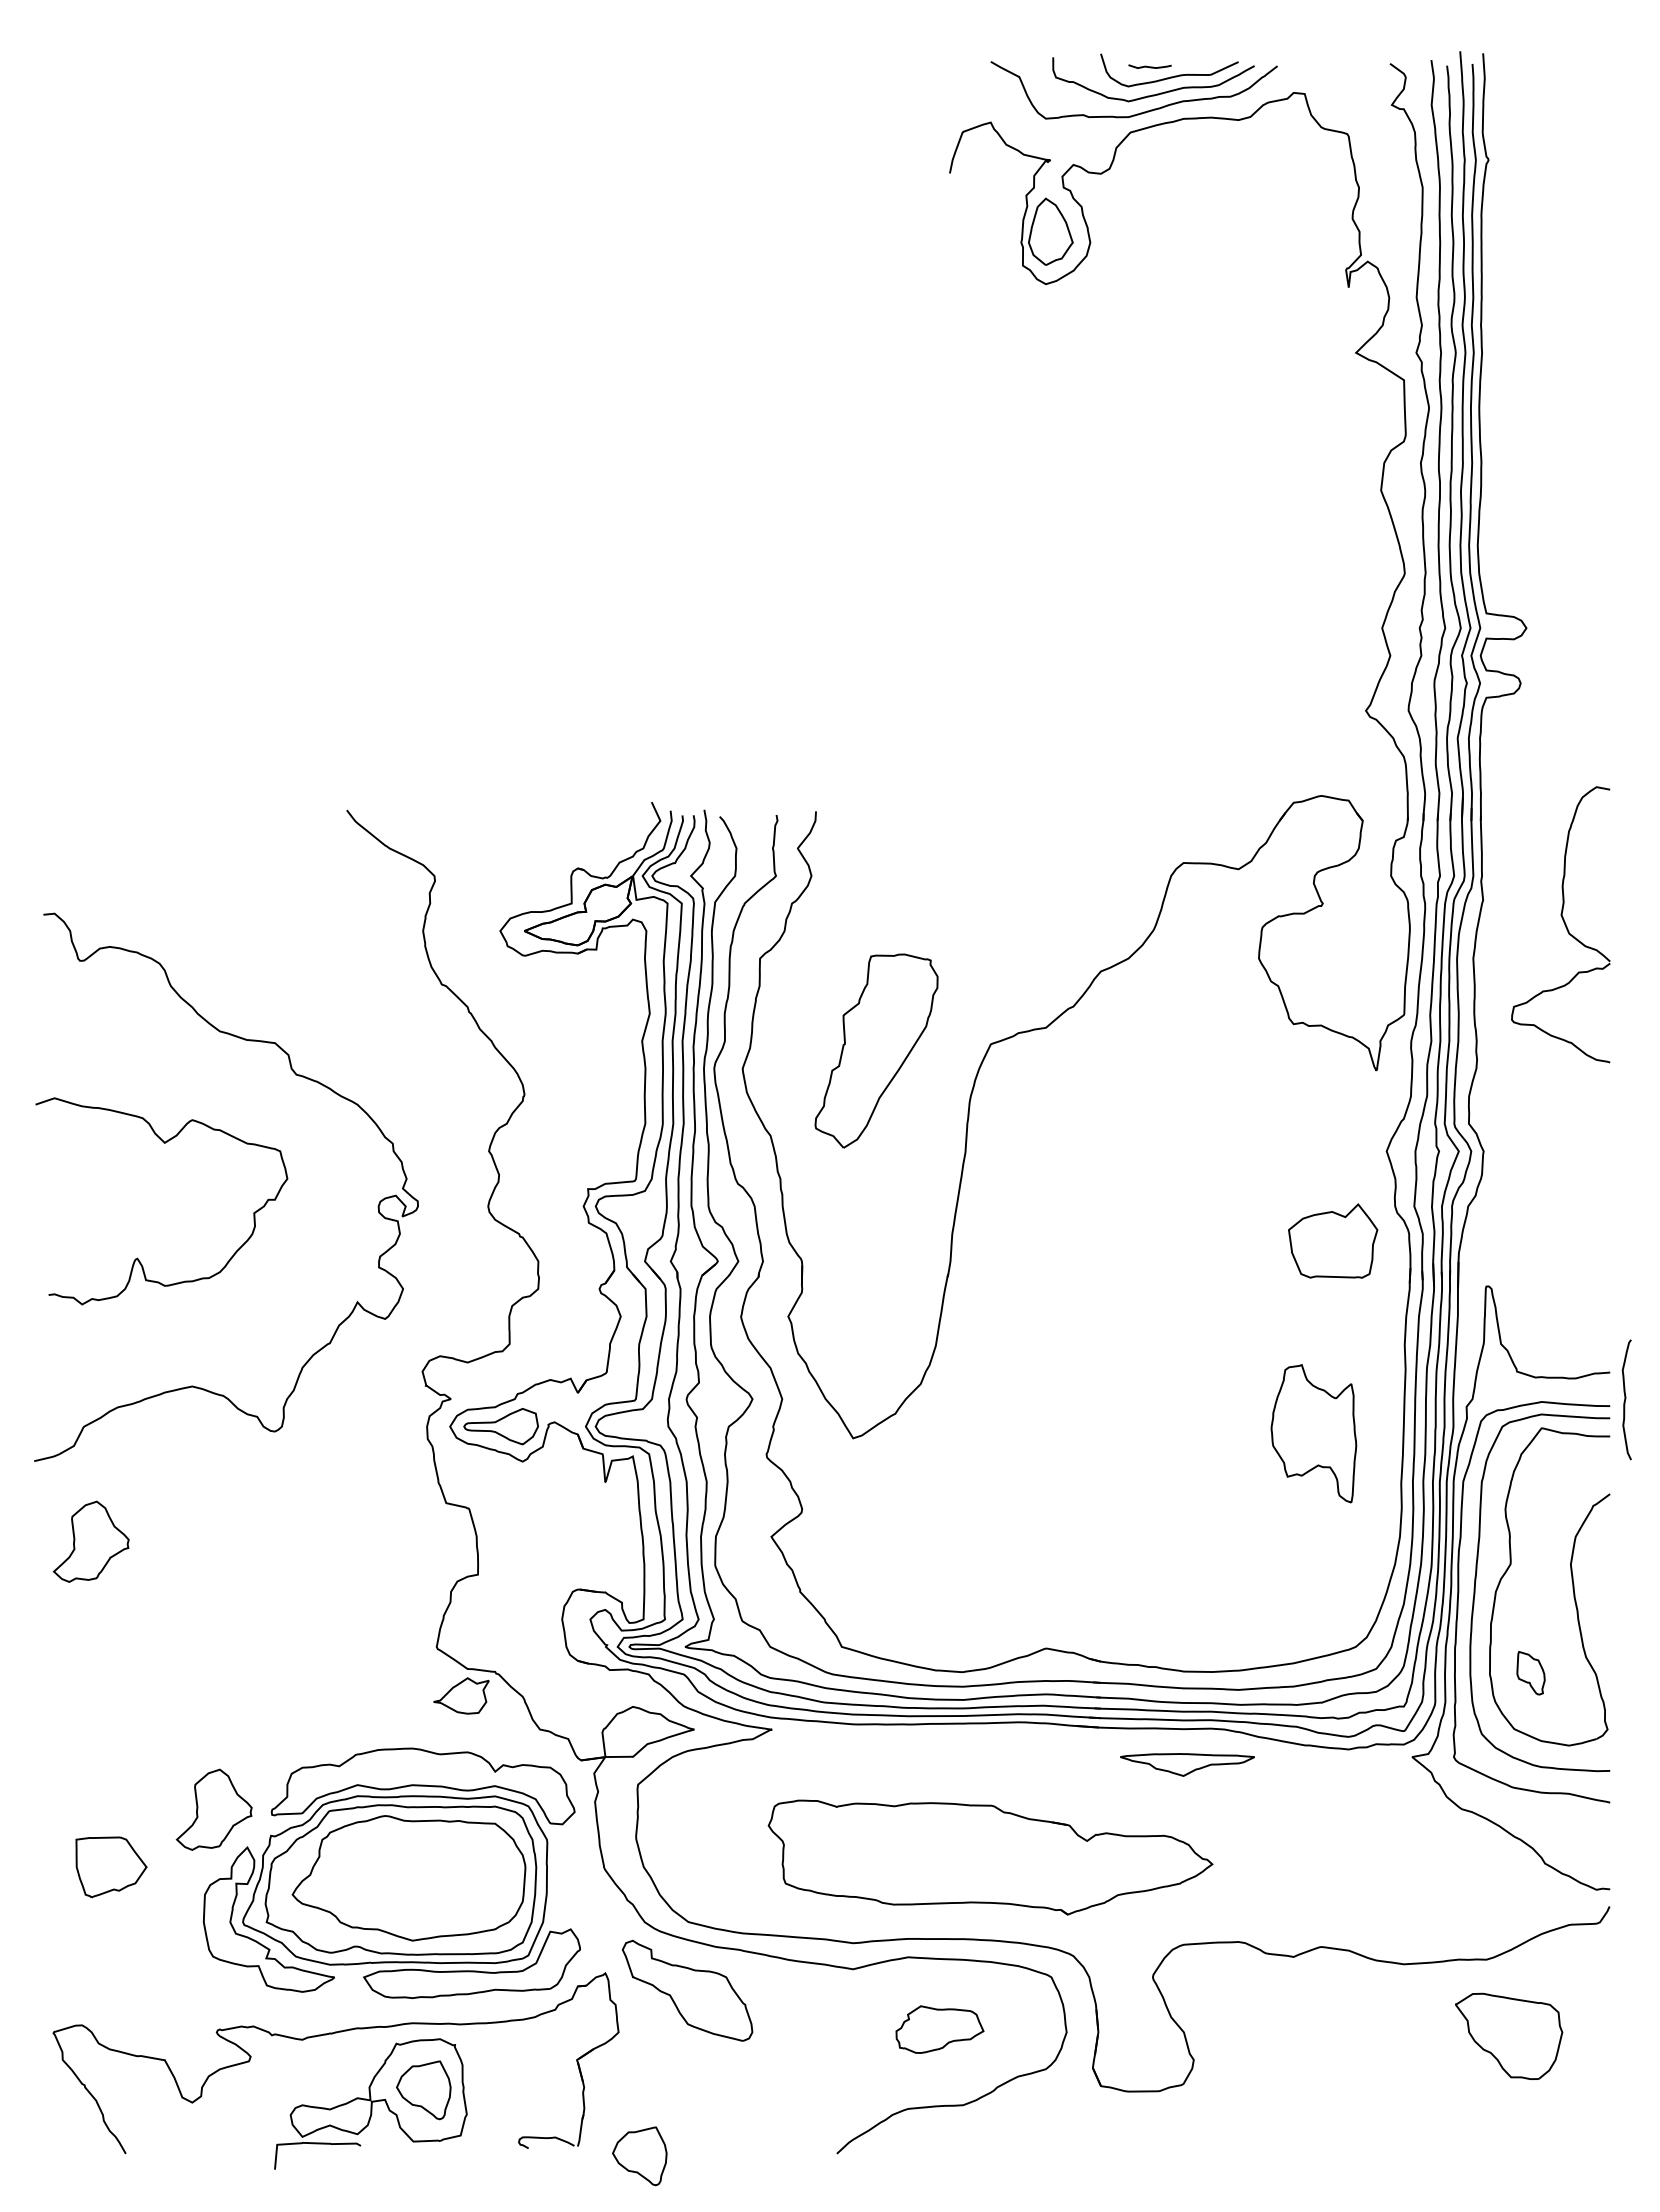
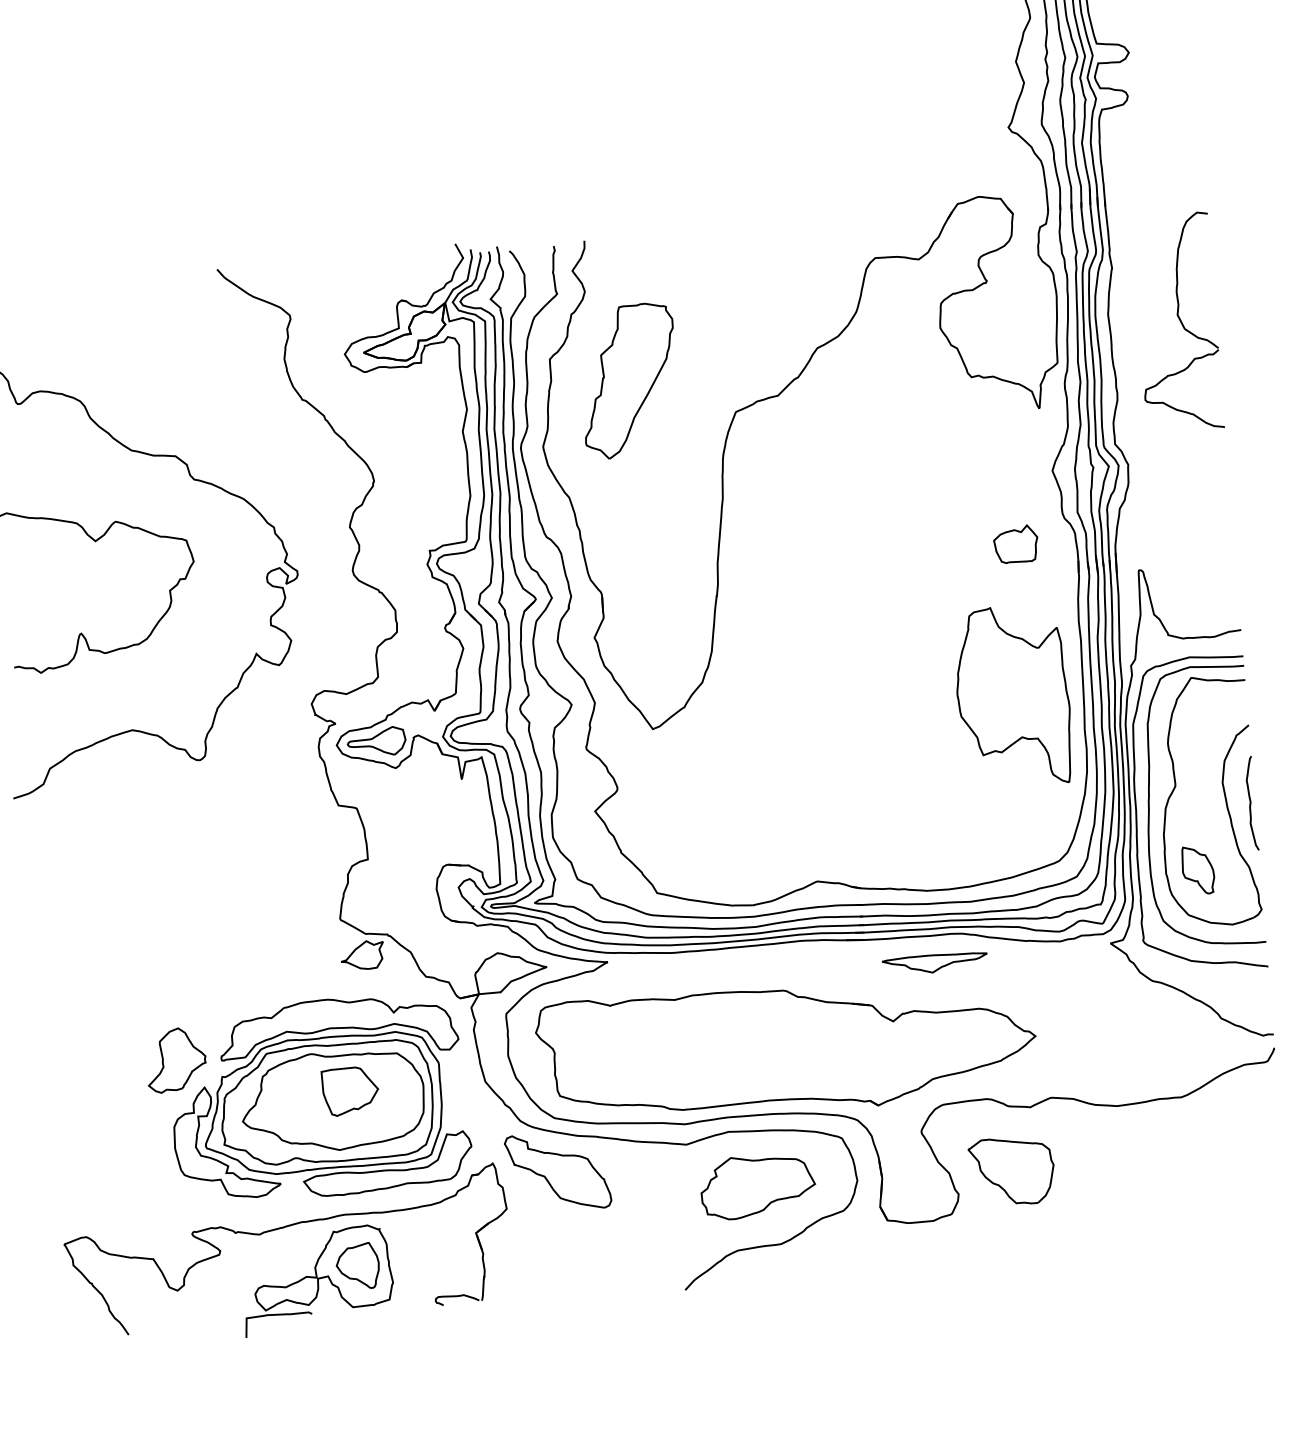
part: (1560, 924) -> (1177, 322), moved
part: (876, 1050) -> (629, 380), moved
part: (1332, 1240) -> (1015, 544), size x0.62
curve: (1626, 1399) -> (1251, 803), moved
part: (1313, 1433) -> (1012, 696), size x1.67
part: (90, 1541) -> (62, 857), removed
part: (1530, 1672) -> (1197, 869), size x1.43
part: (990, 1857) -> (786, 1048), size x1.43
part: (111, 1867) -> (350, 1091), moved
part: (939, 2029) -> (757, 1186), size x1.67
part: (1509, 2035) -> (1012, 1170), moved
part: (639, 2156) -> (530, 1304), removed

